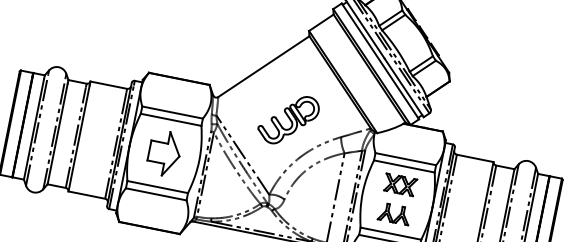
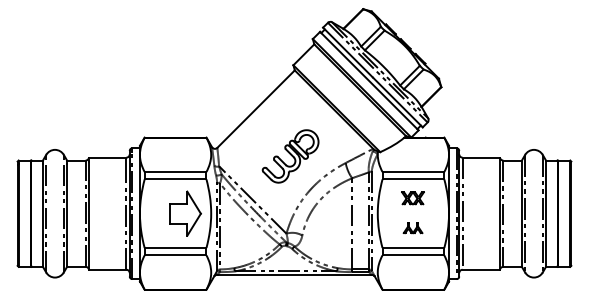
part: (164, 153) -> (185, 213), moved
part: (399, 183) -> (412, 197), size x0.7
part: (394, 213) -> (412, 227), size x0.6

